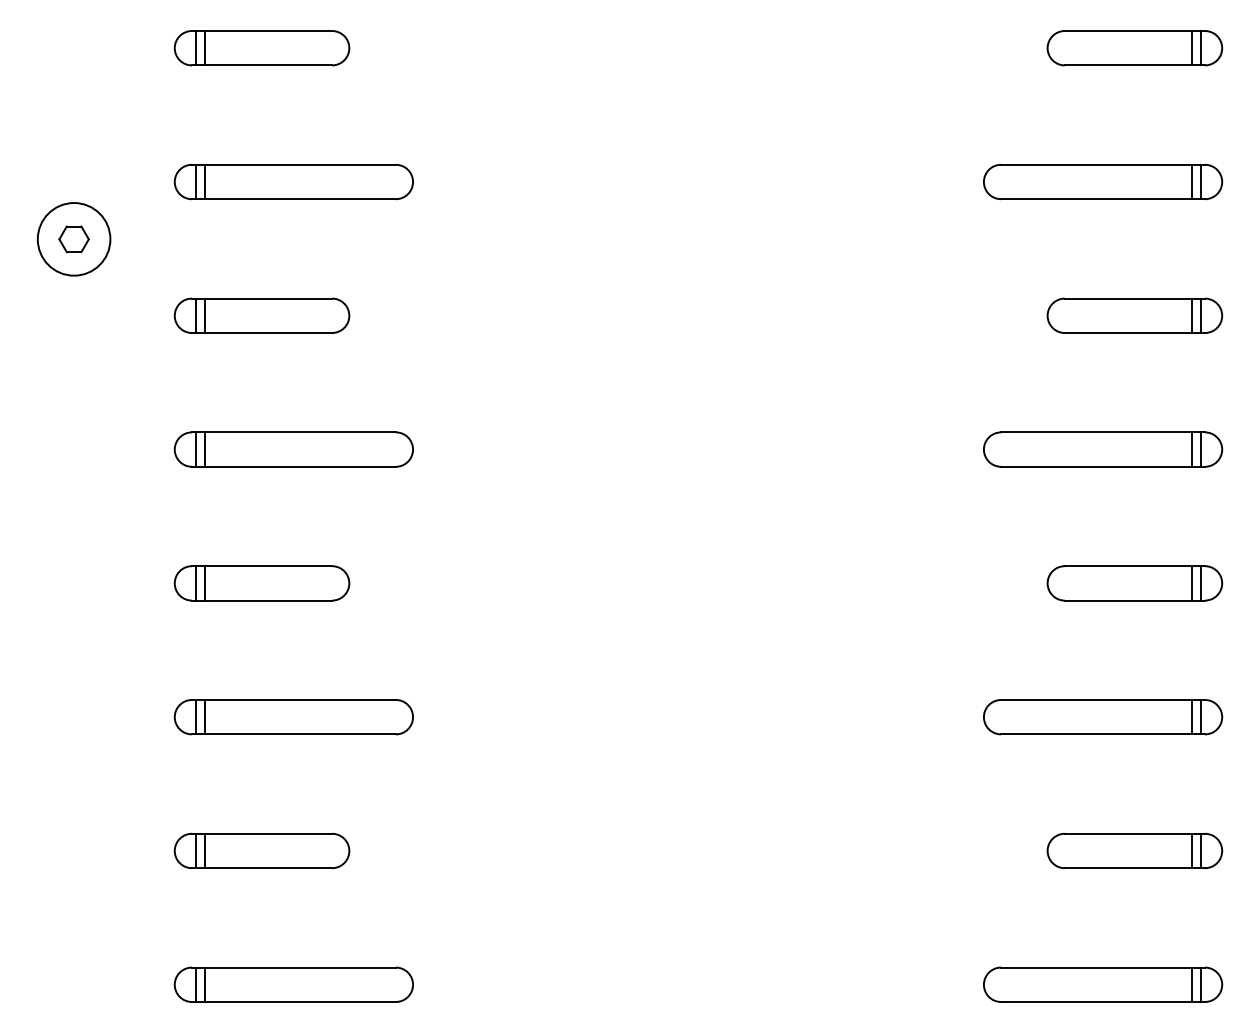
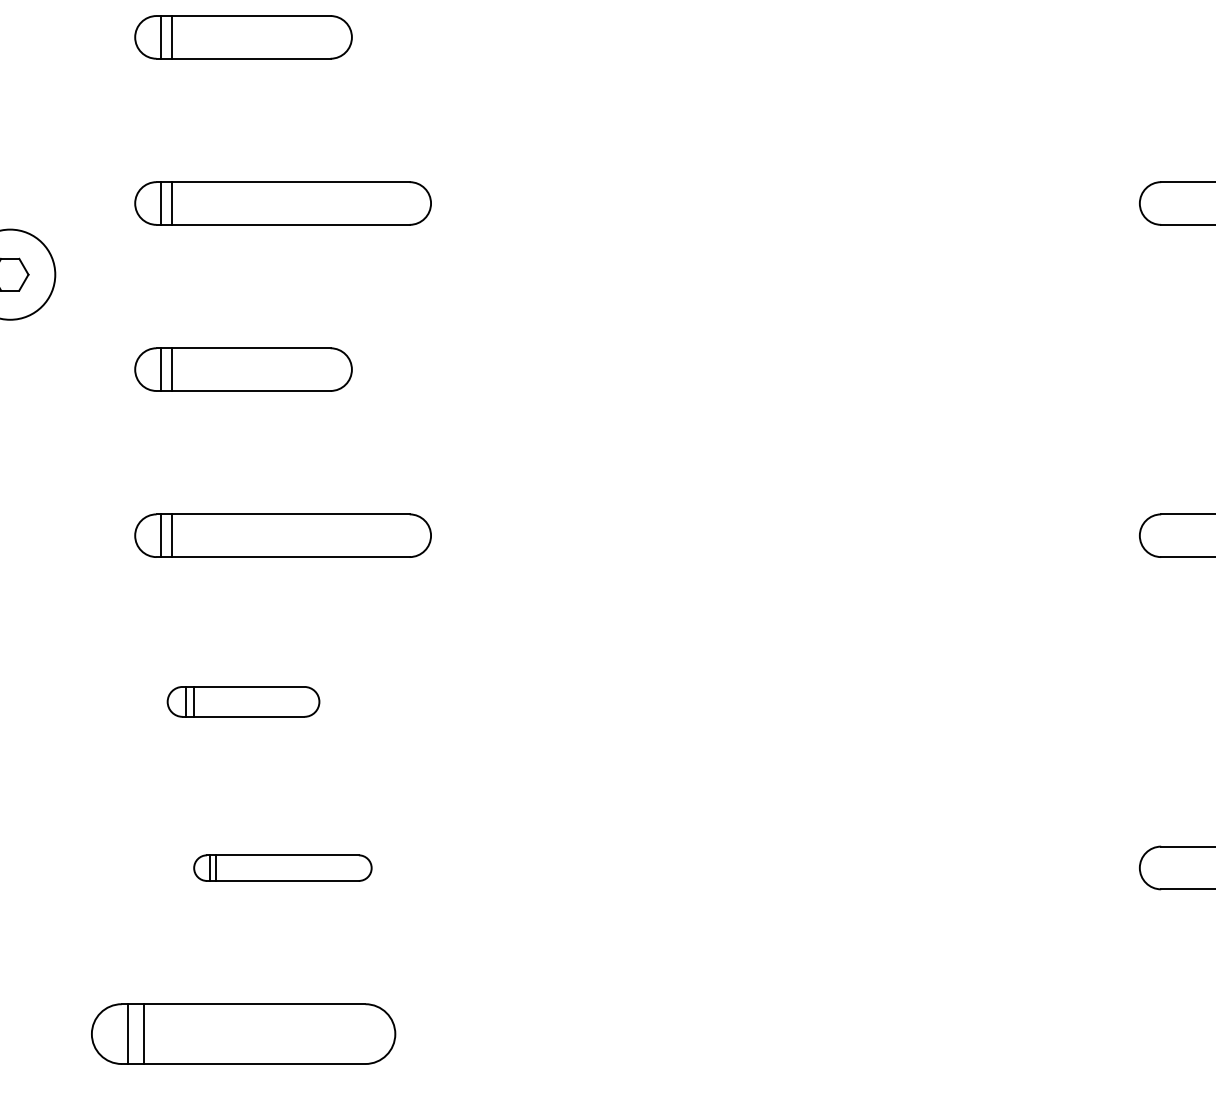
part: (261, 583) -> (242, 702), size x0.7
part: (293, 717) -> (282, 868), size x0.6
part: (261, 850) -> (242, 1033), size x1.4

